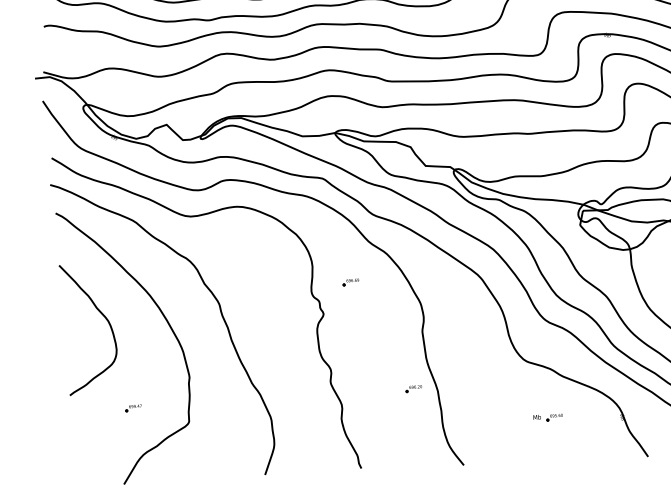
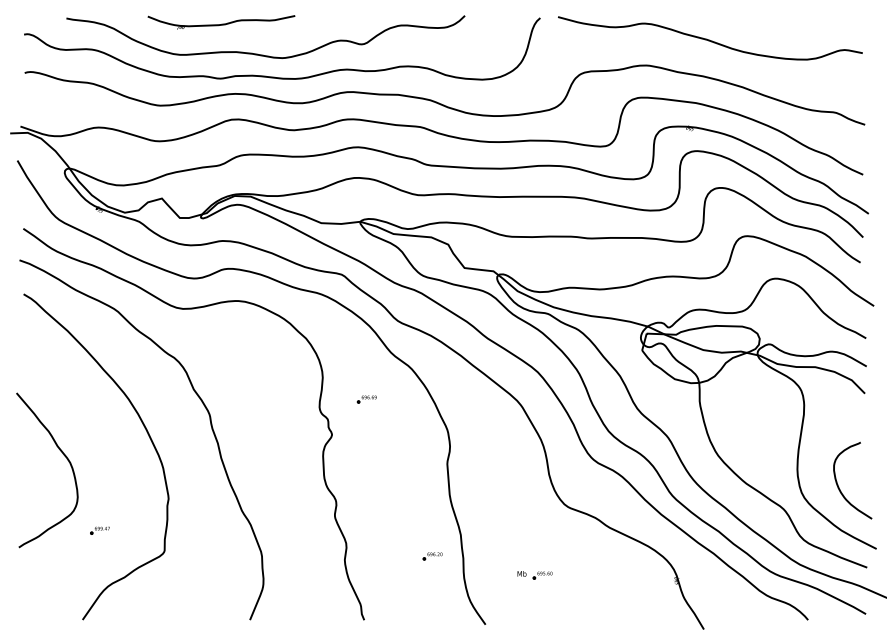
curve: (102, 315) -> (63, 455), moved
part: (413, 388) -> (432, 556), moved
part: (547, 417) -> (534, 575), moved

